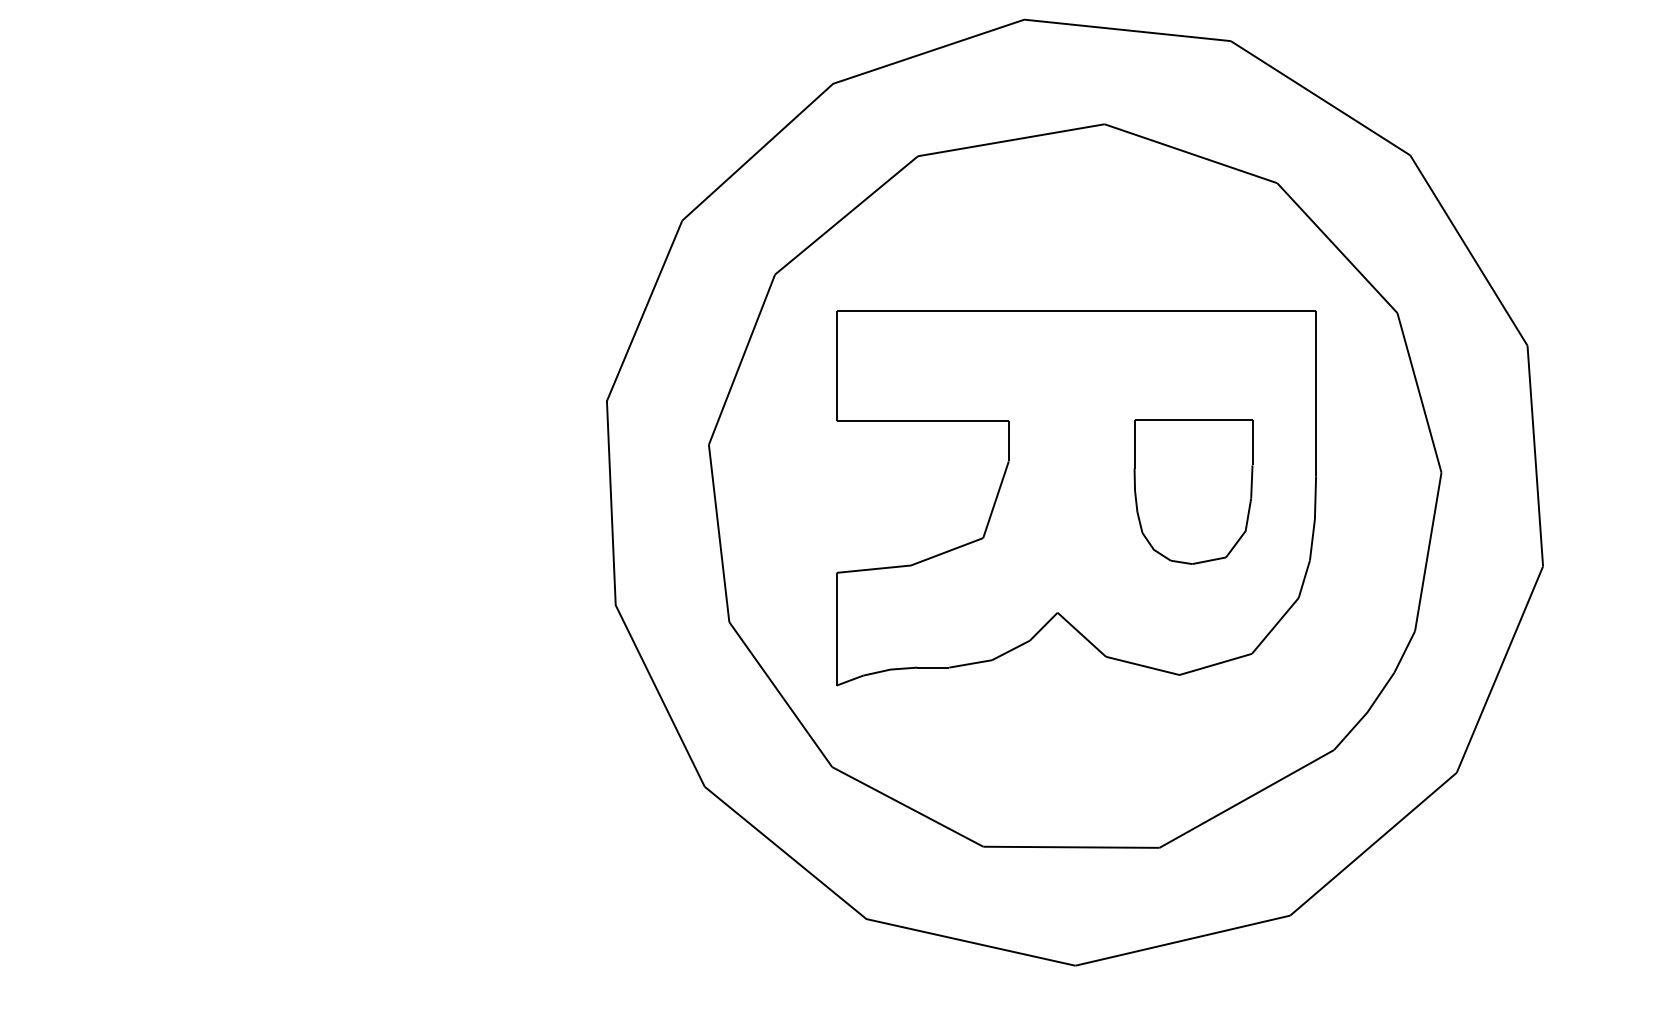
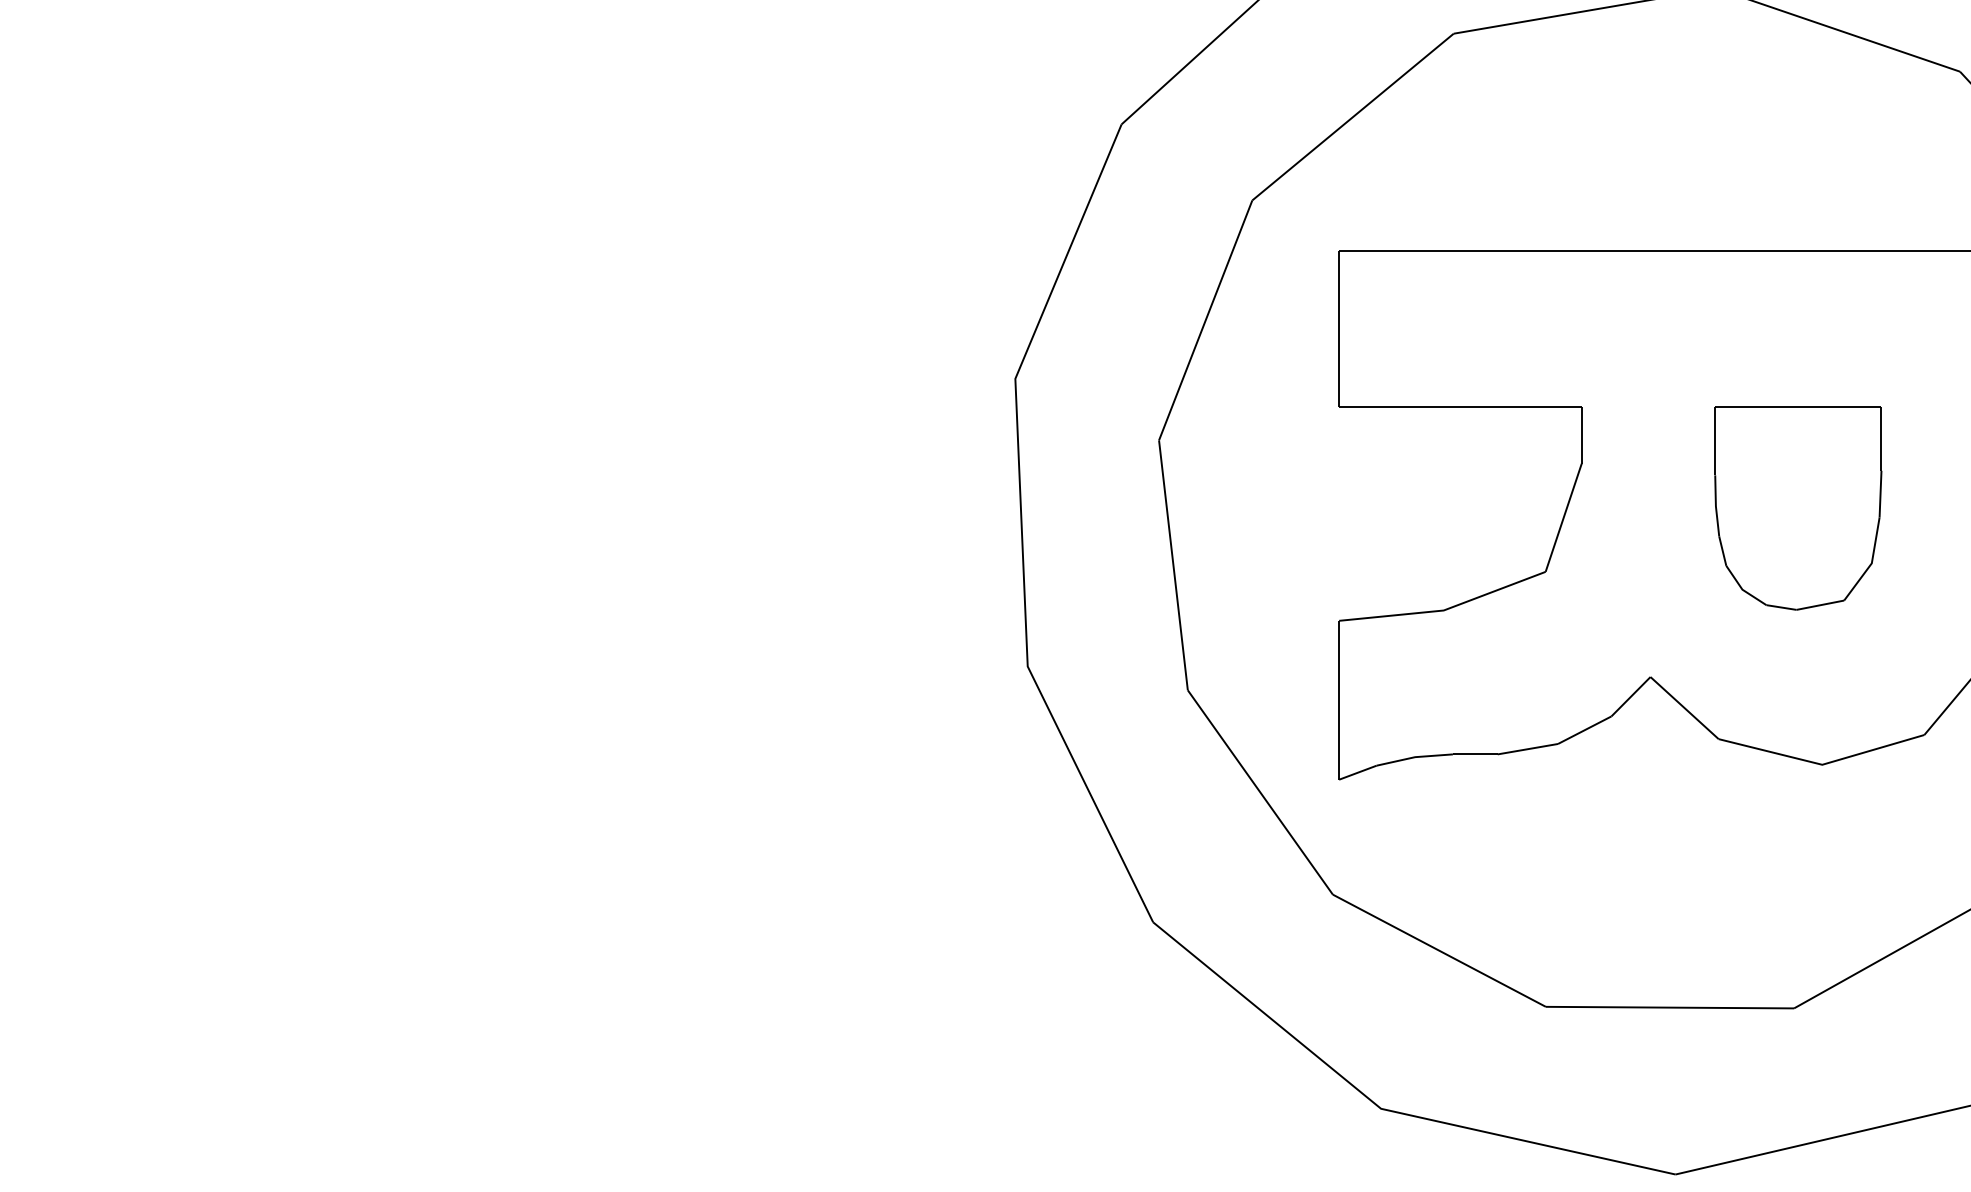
part: (1193, 491) -> (1798, 507), moved

